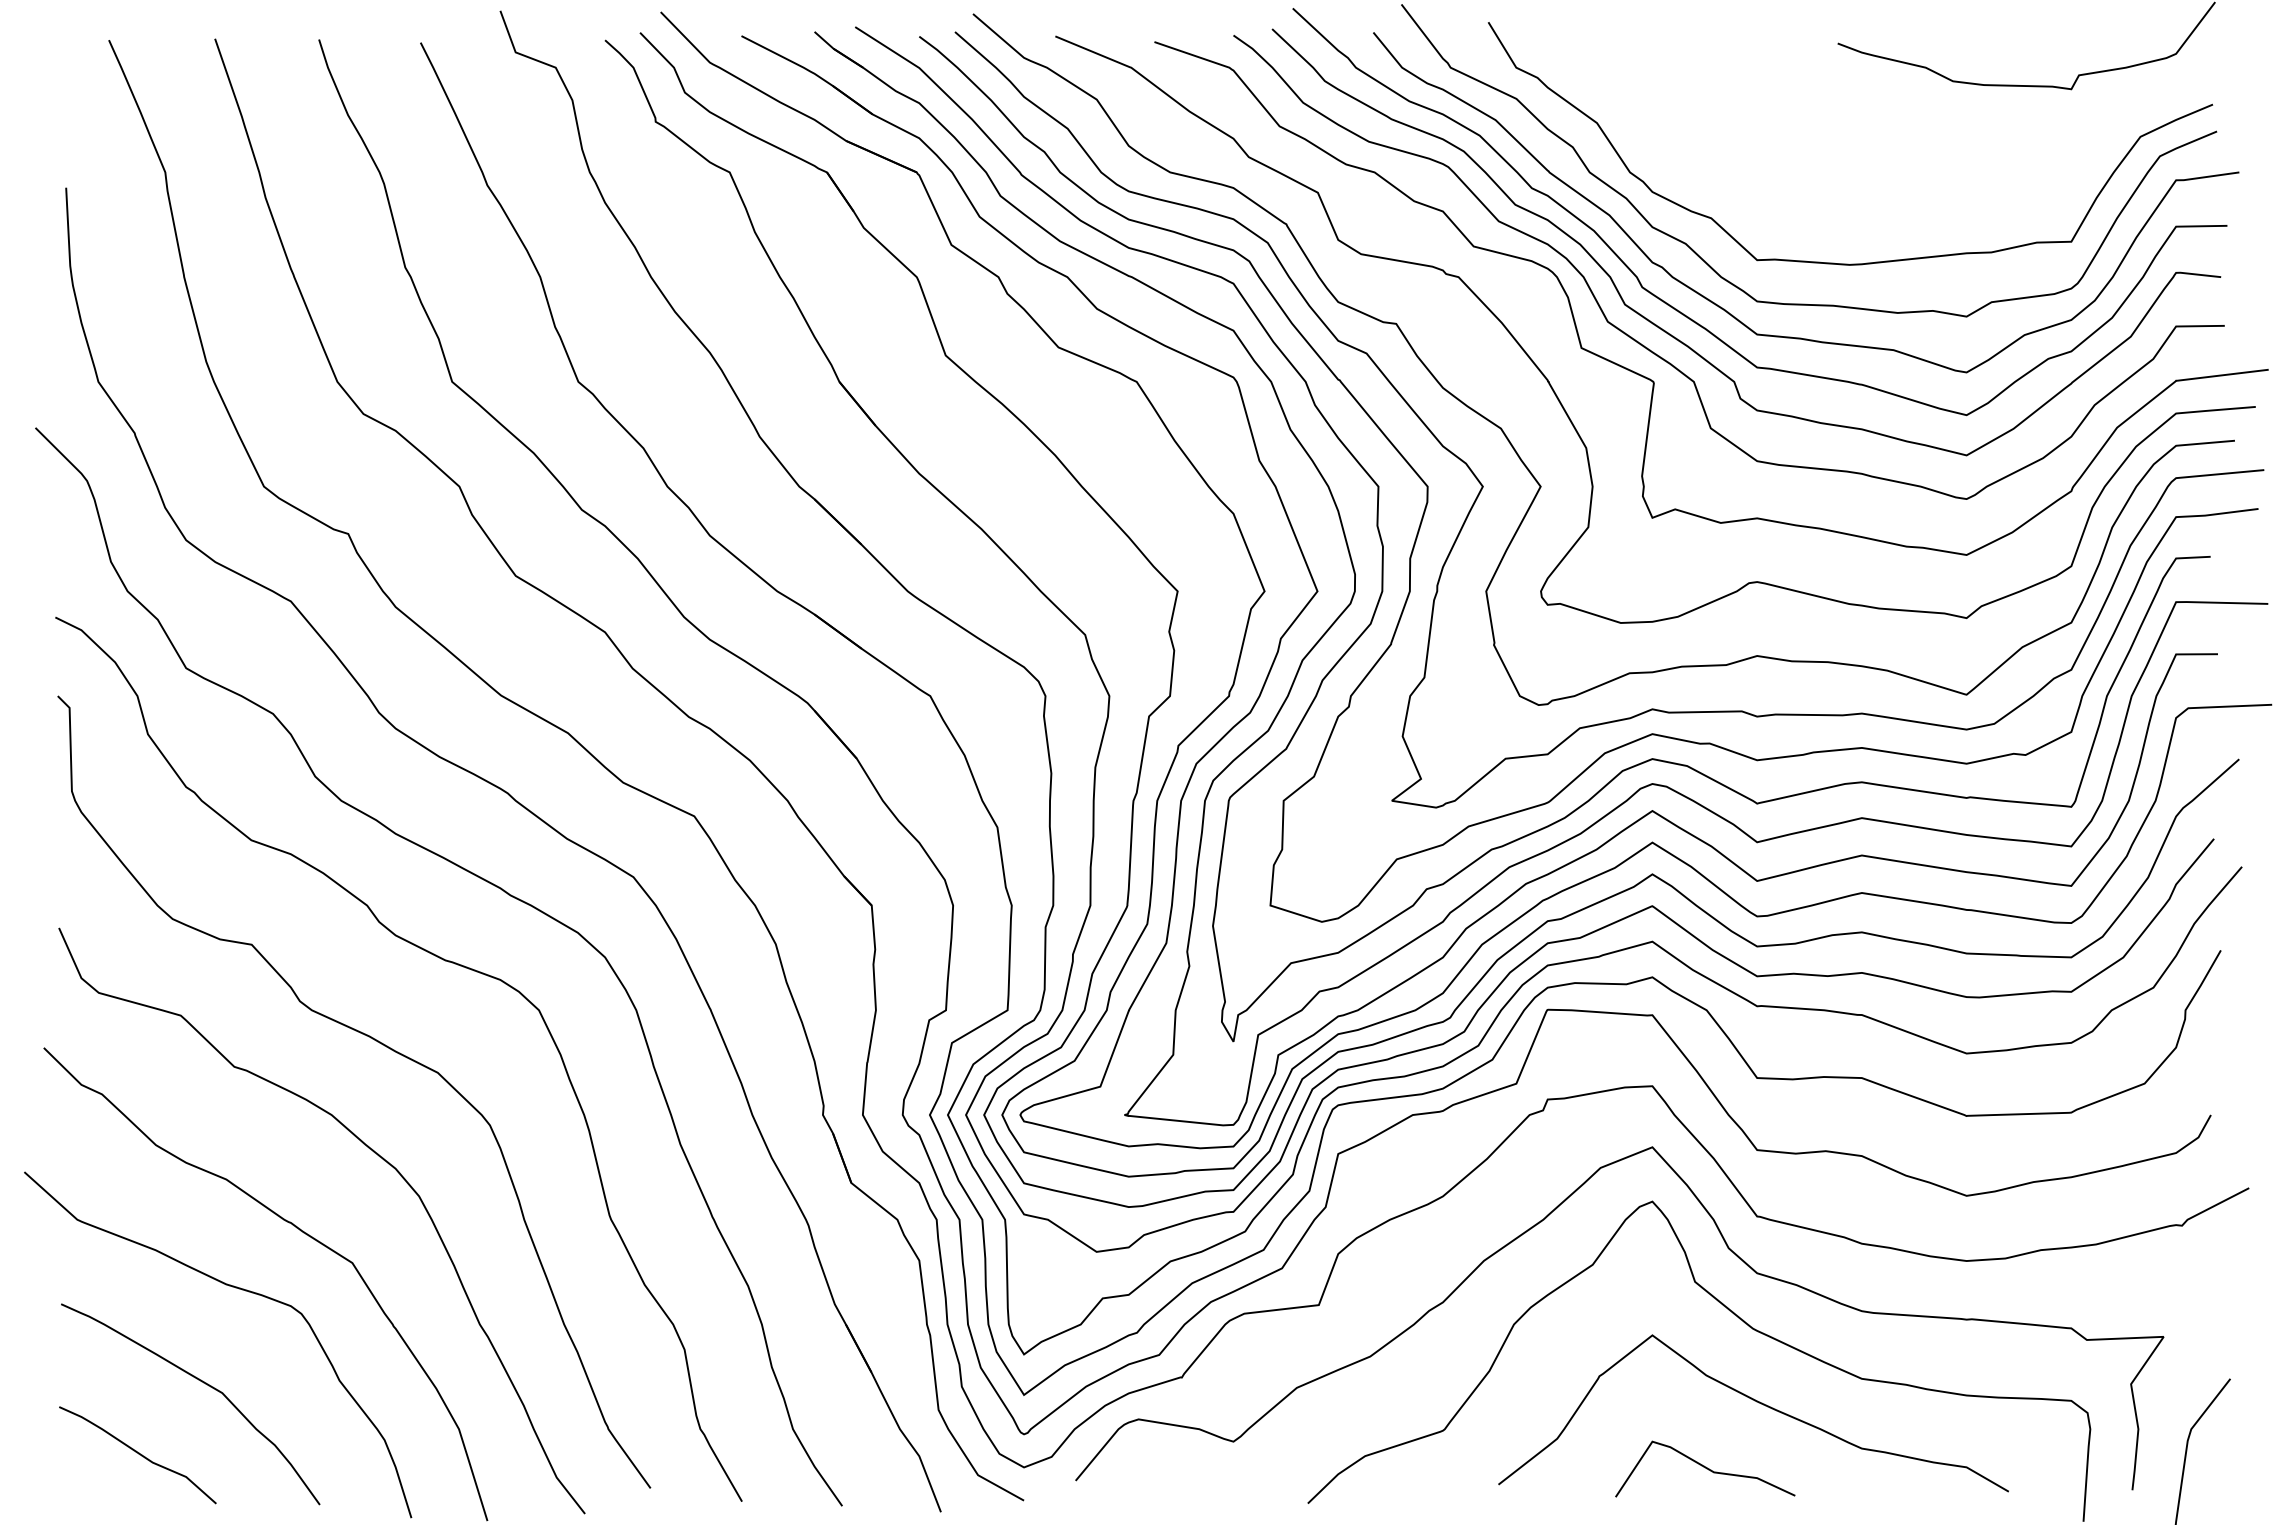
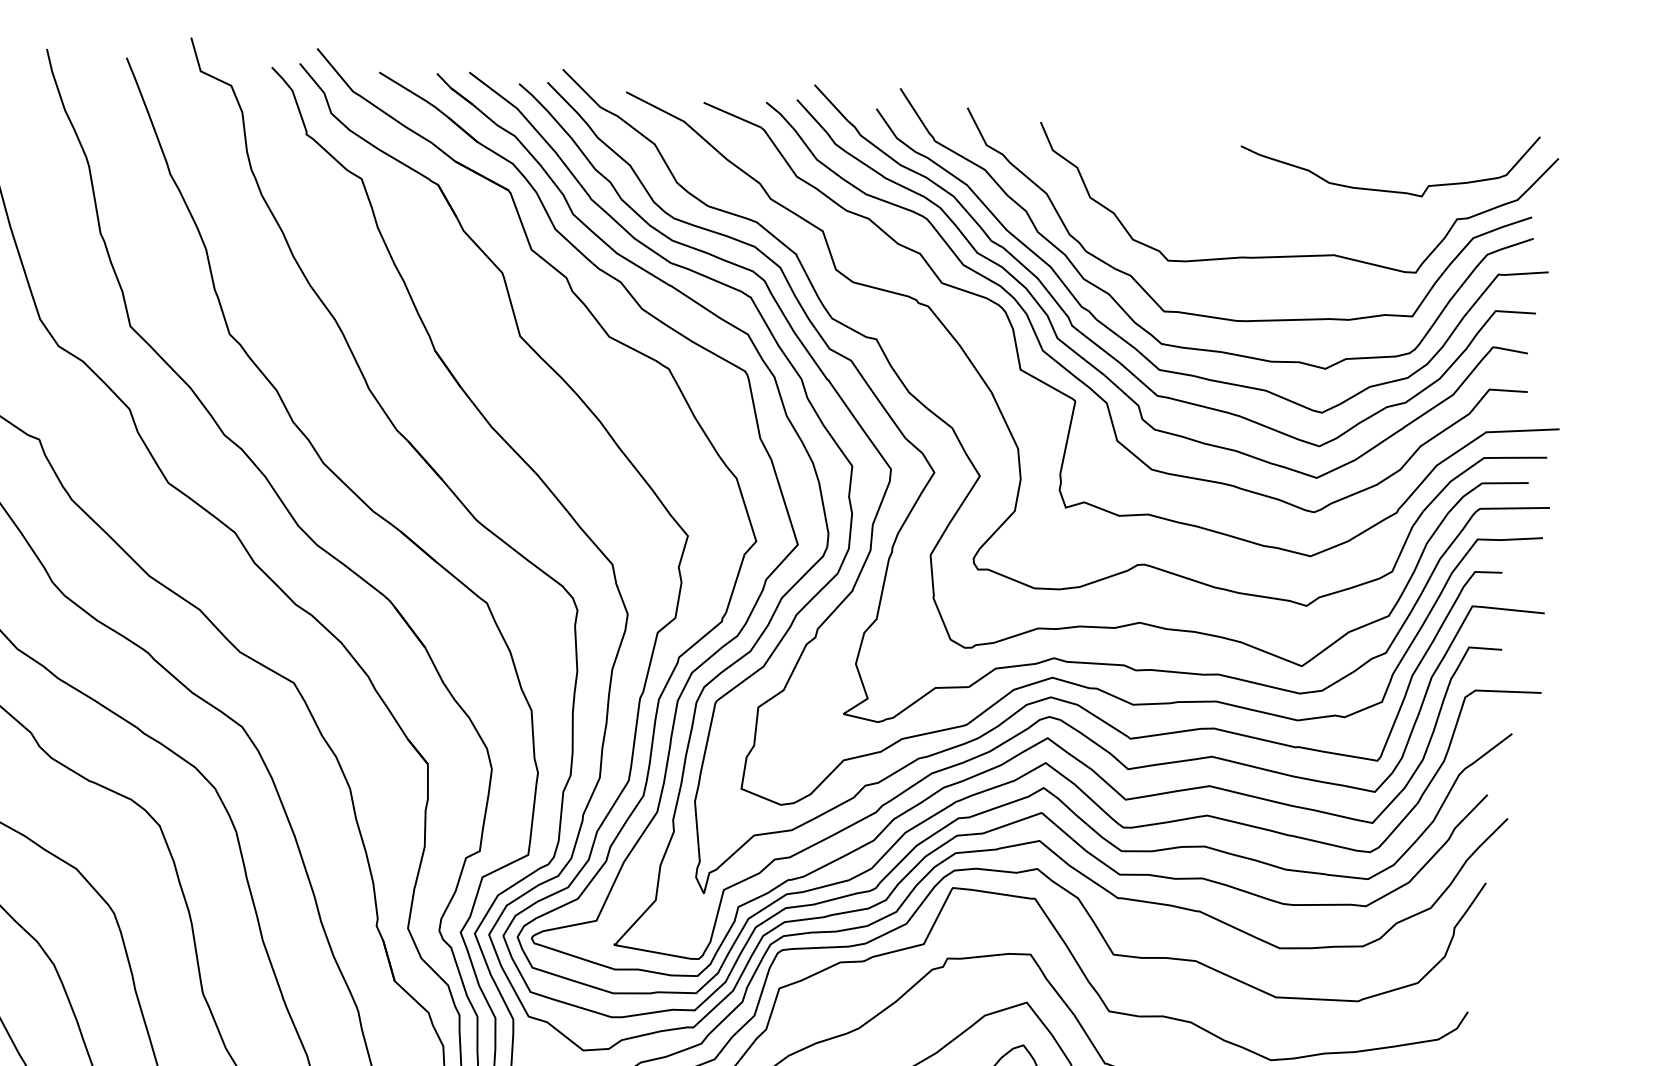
curve: (1915, 176) -> (1293, 255), added

